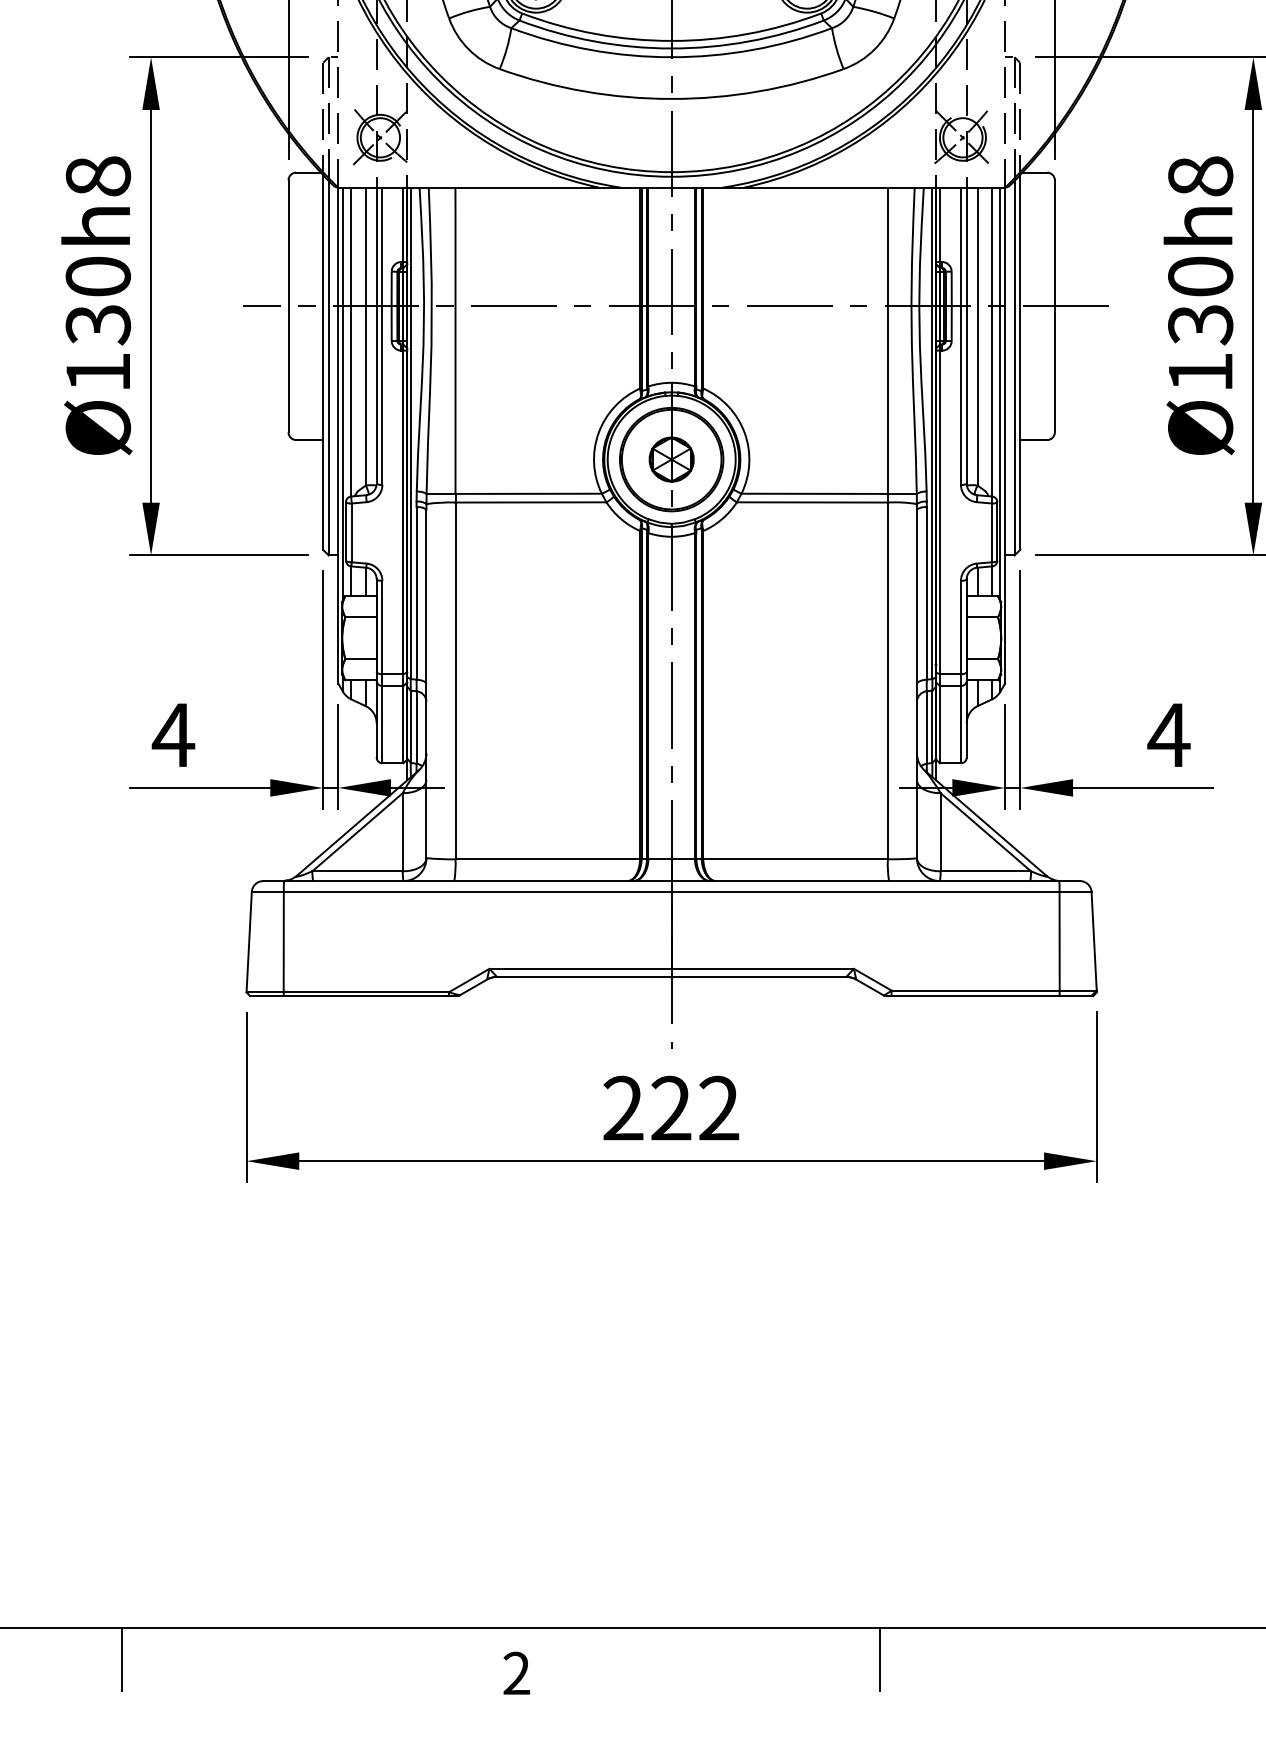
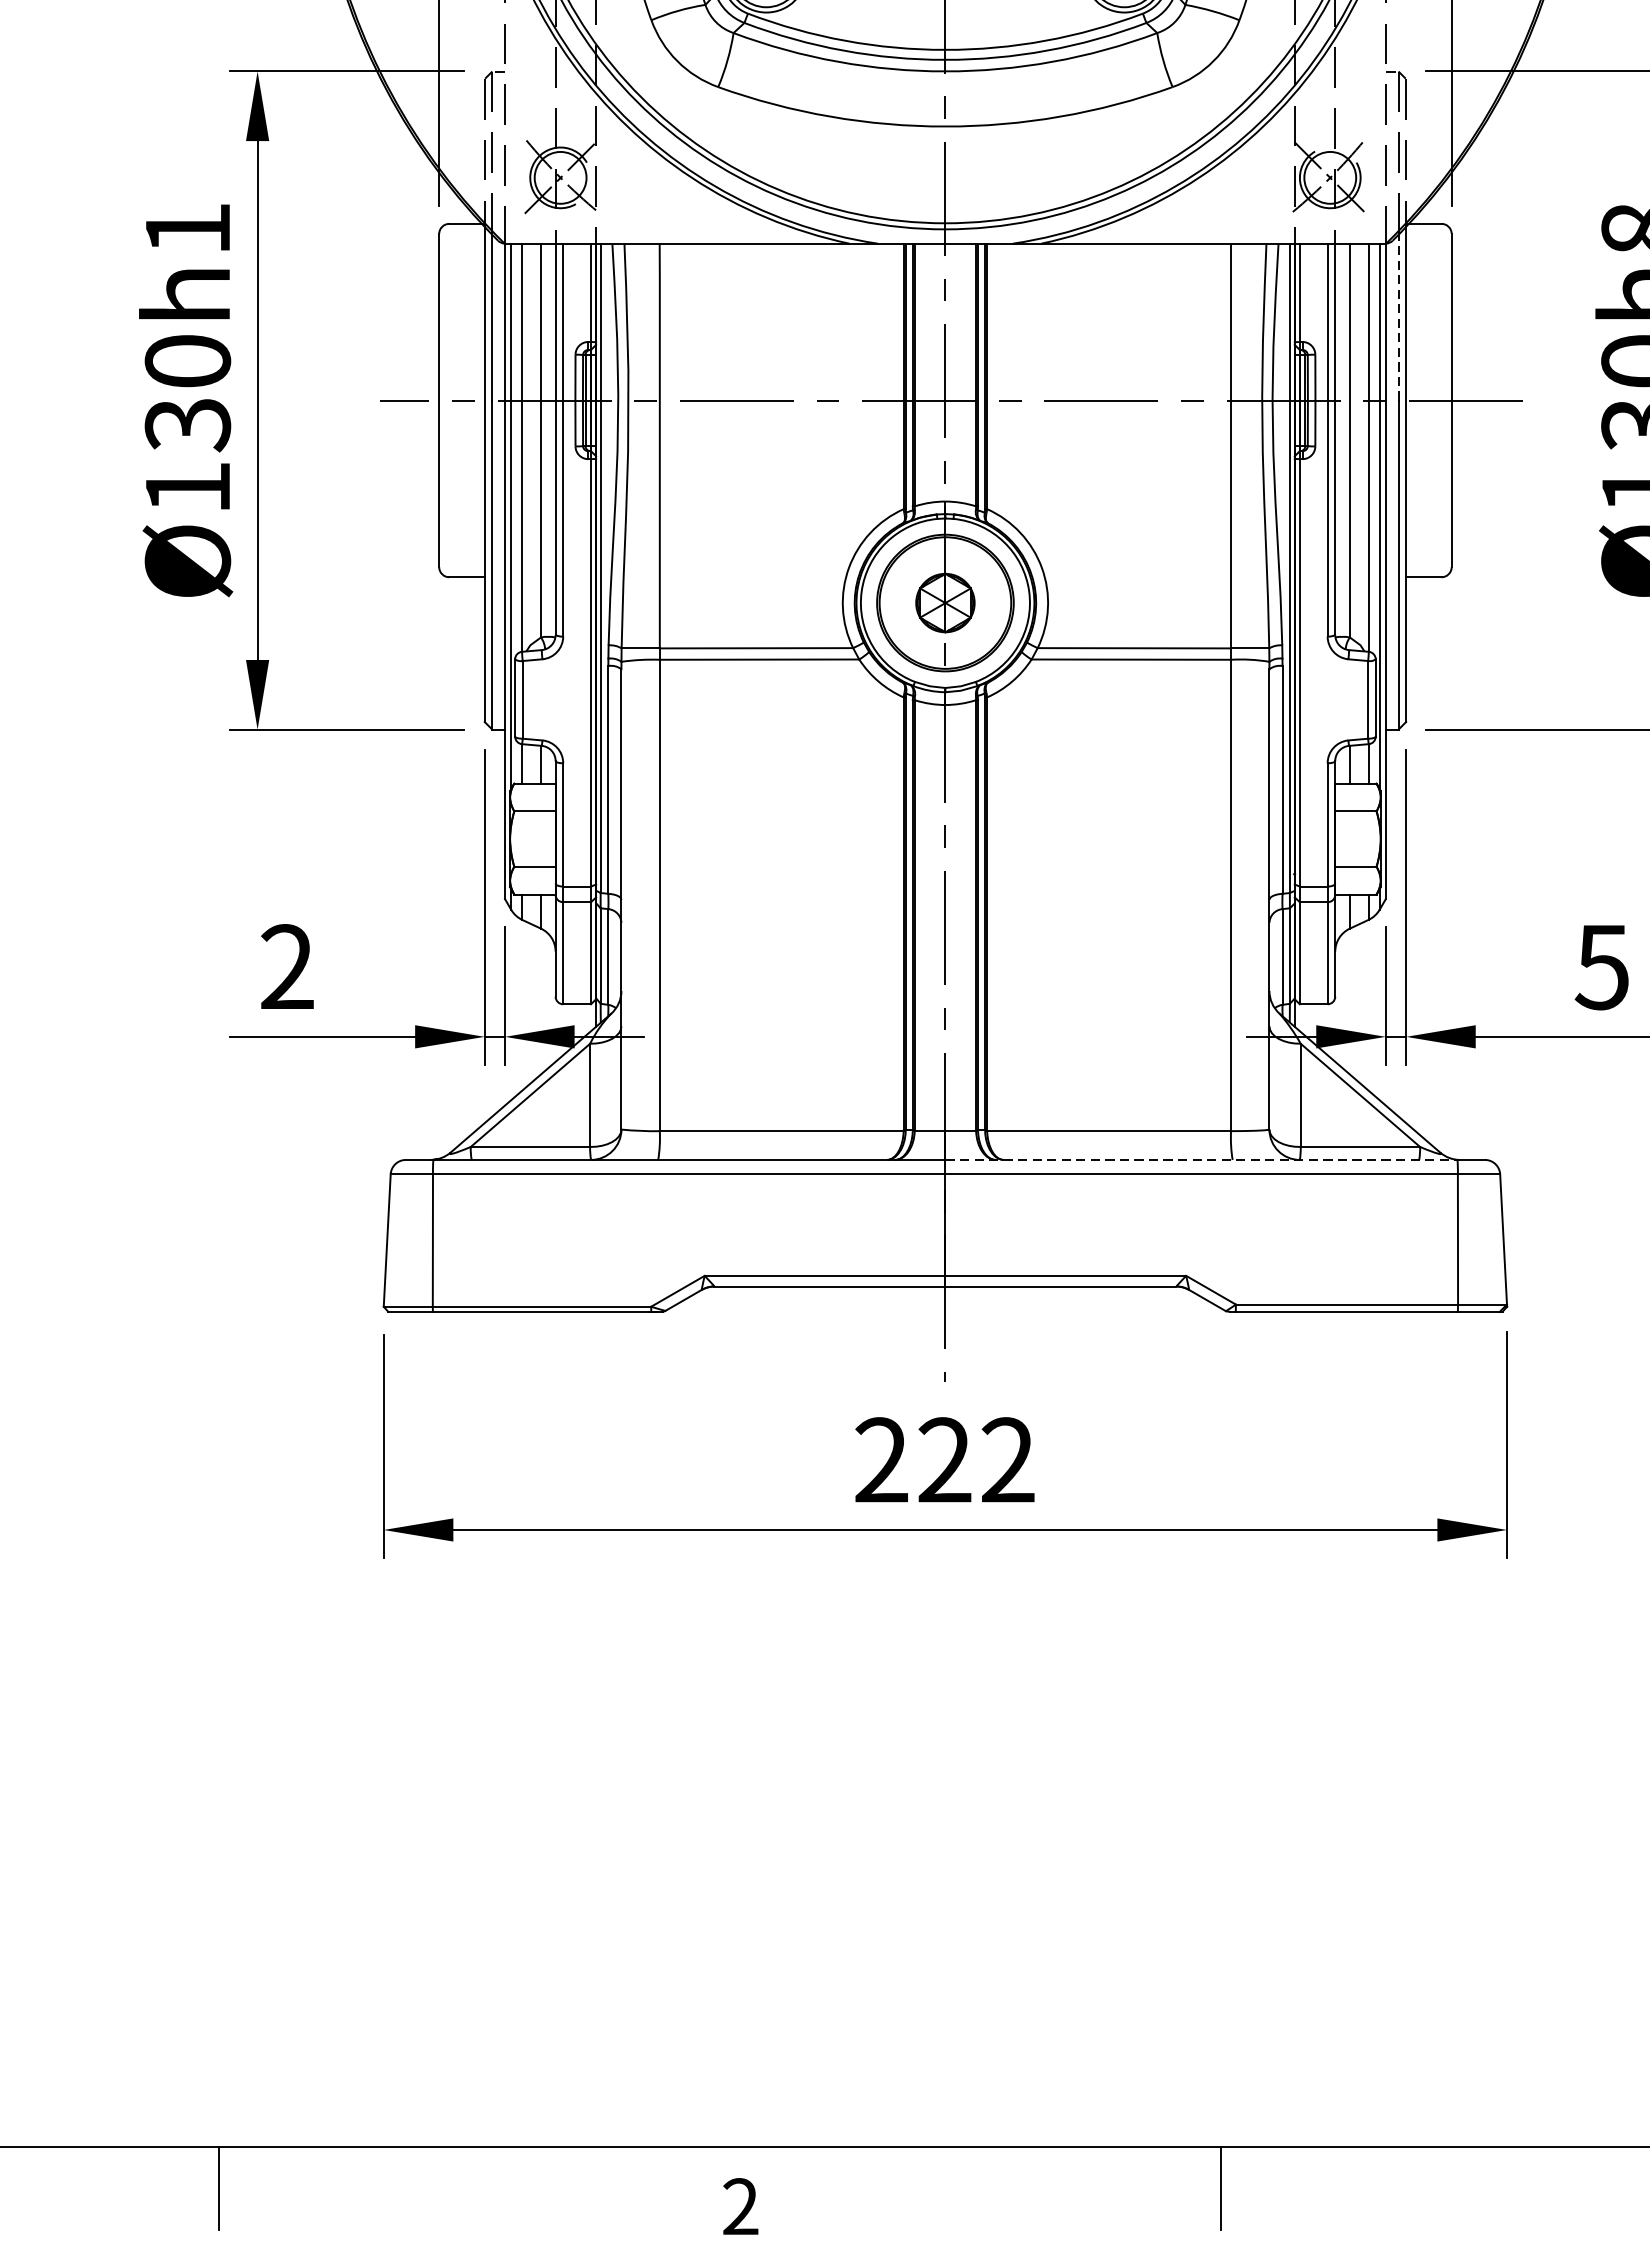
text: (98, 176) -> (188, 229), Ø130h8 -> Ø130h1
line: (1014, 243) -> (1398, 317), solid -> dashed
text: (173, 734) -> (287, 966), 4 -> 2
text: (1168, 735) -> (1601, 967), 4 -> 5
line: (865, 881) -> (1201, 1160), solid -> dashed

